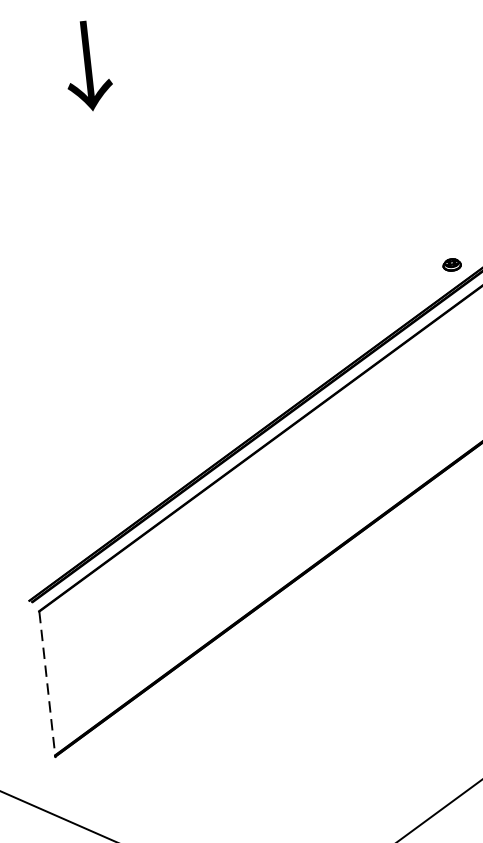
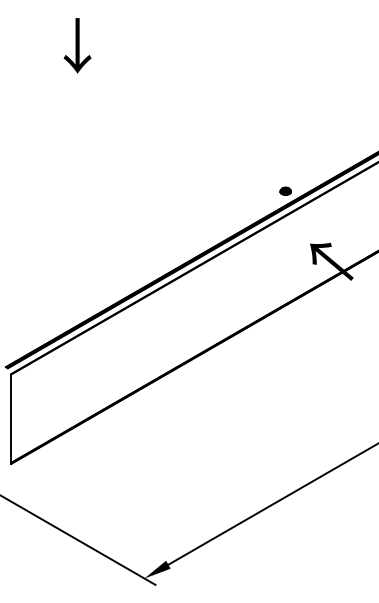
line: (47, 684) -> (11, 419), dashed -> solid

